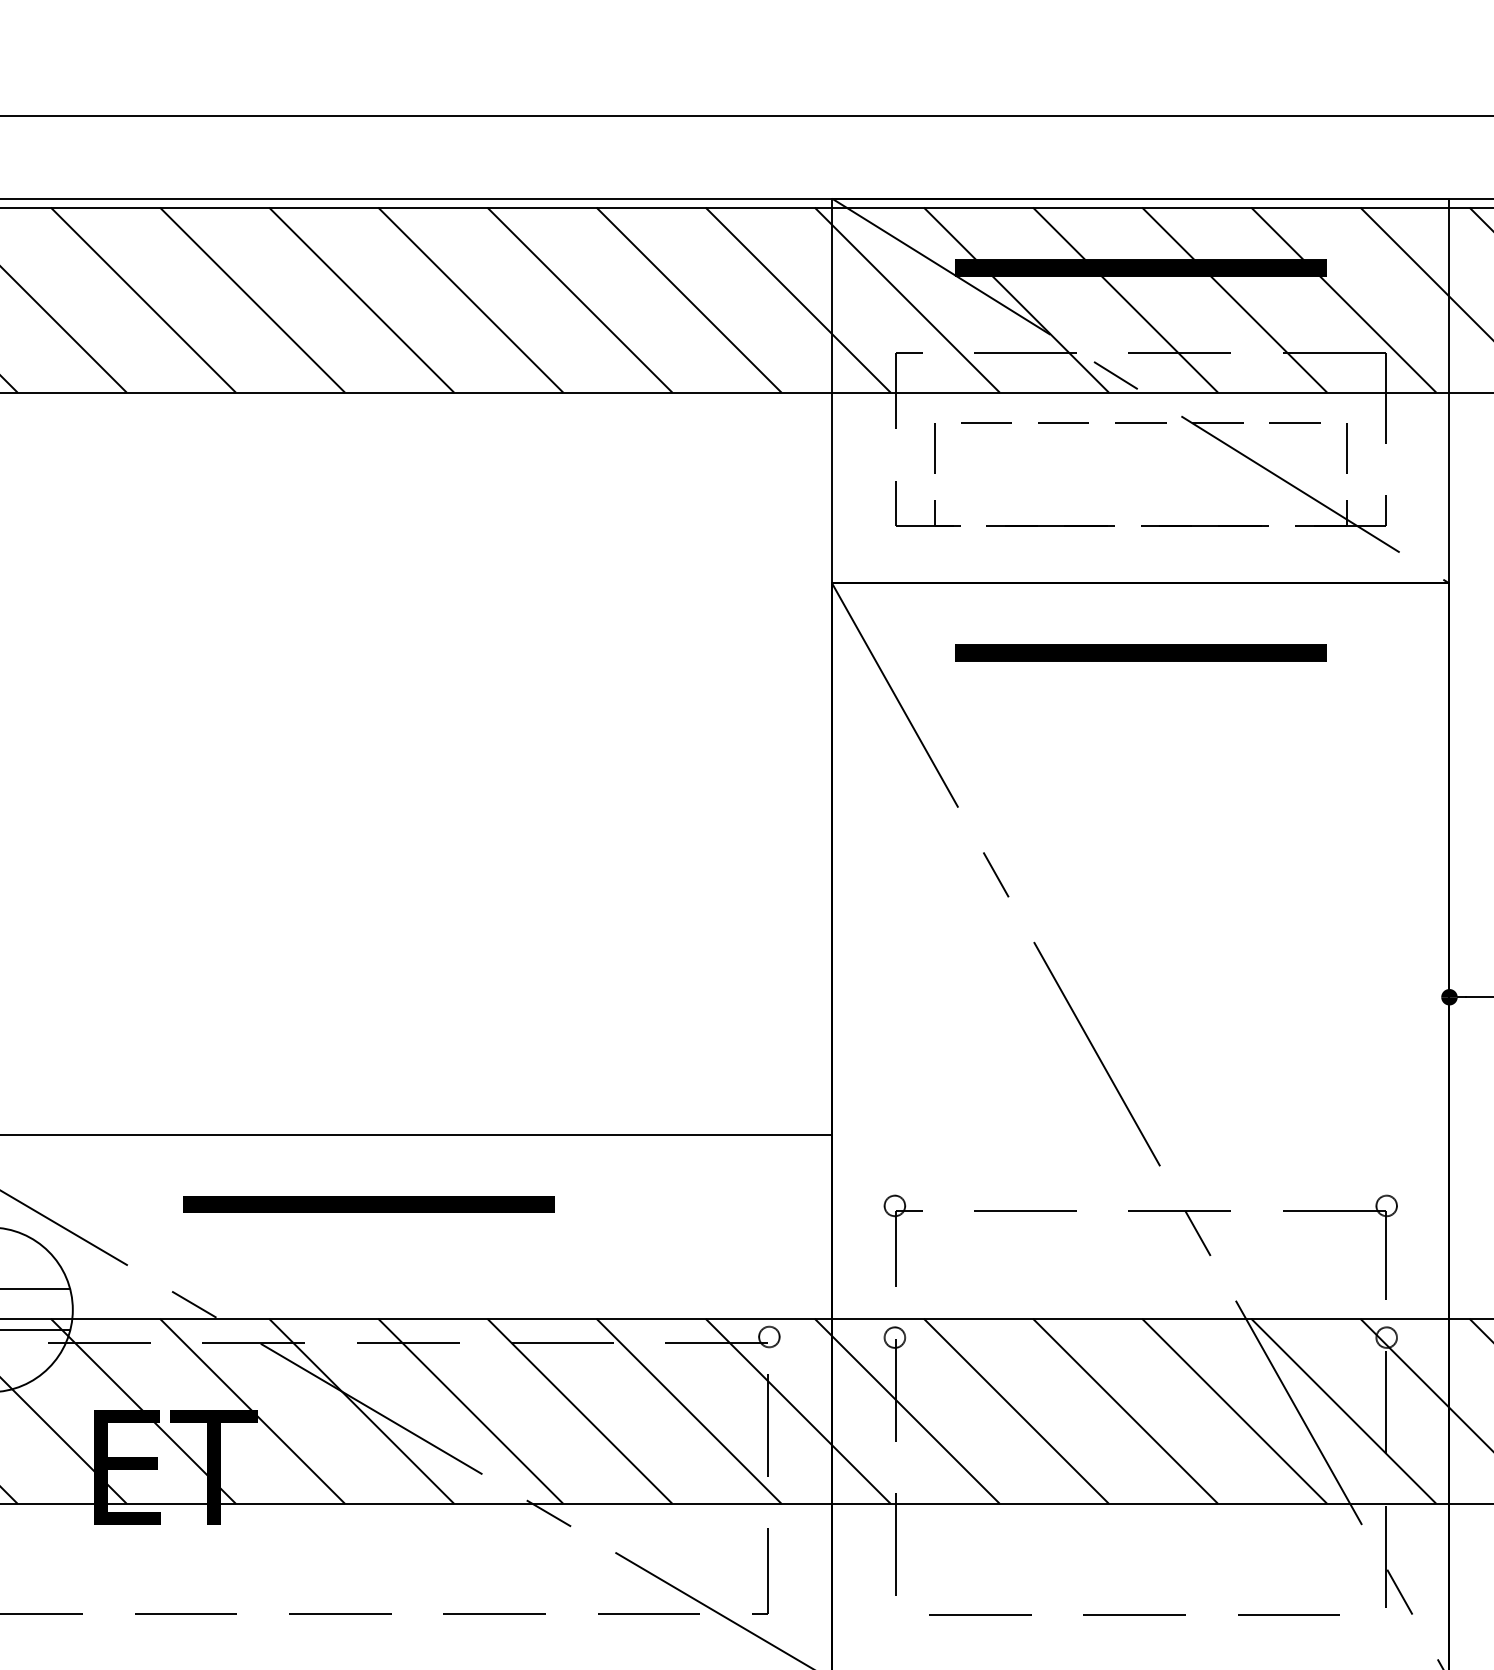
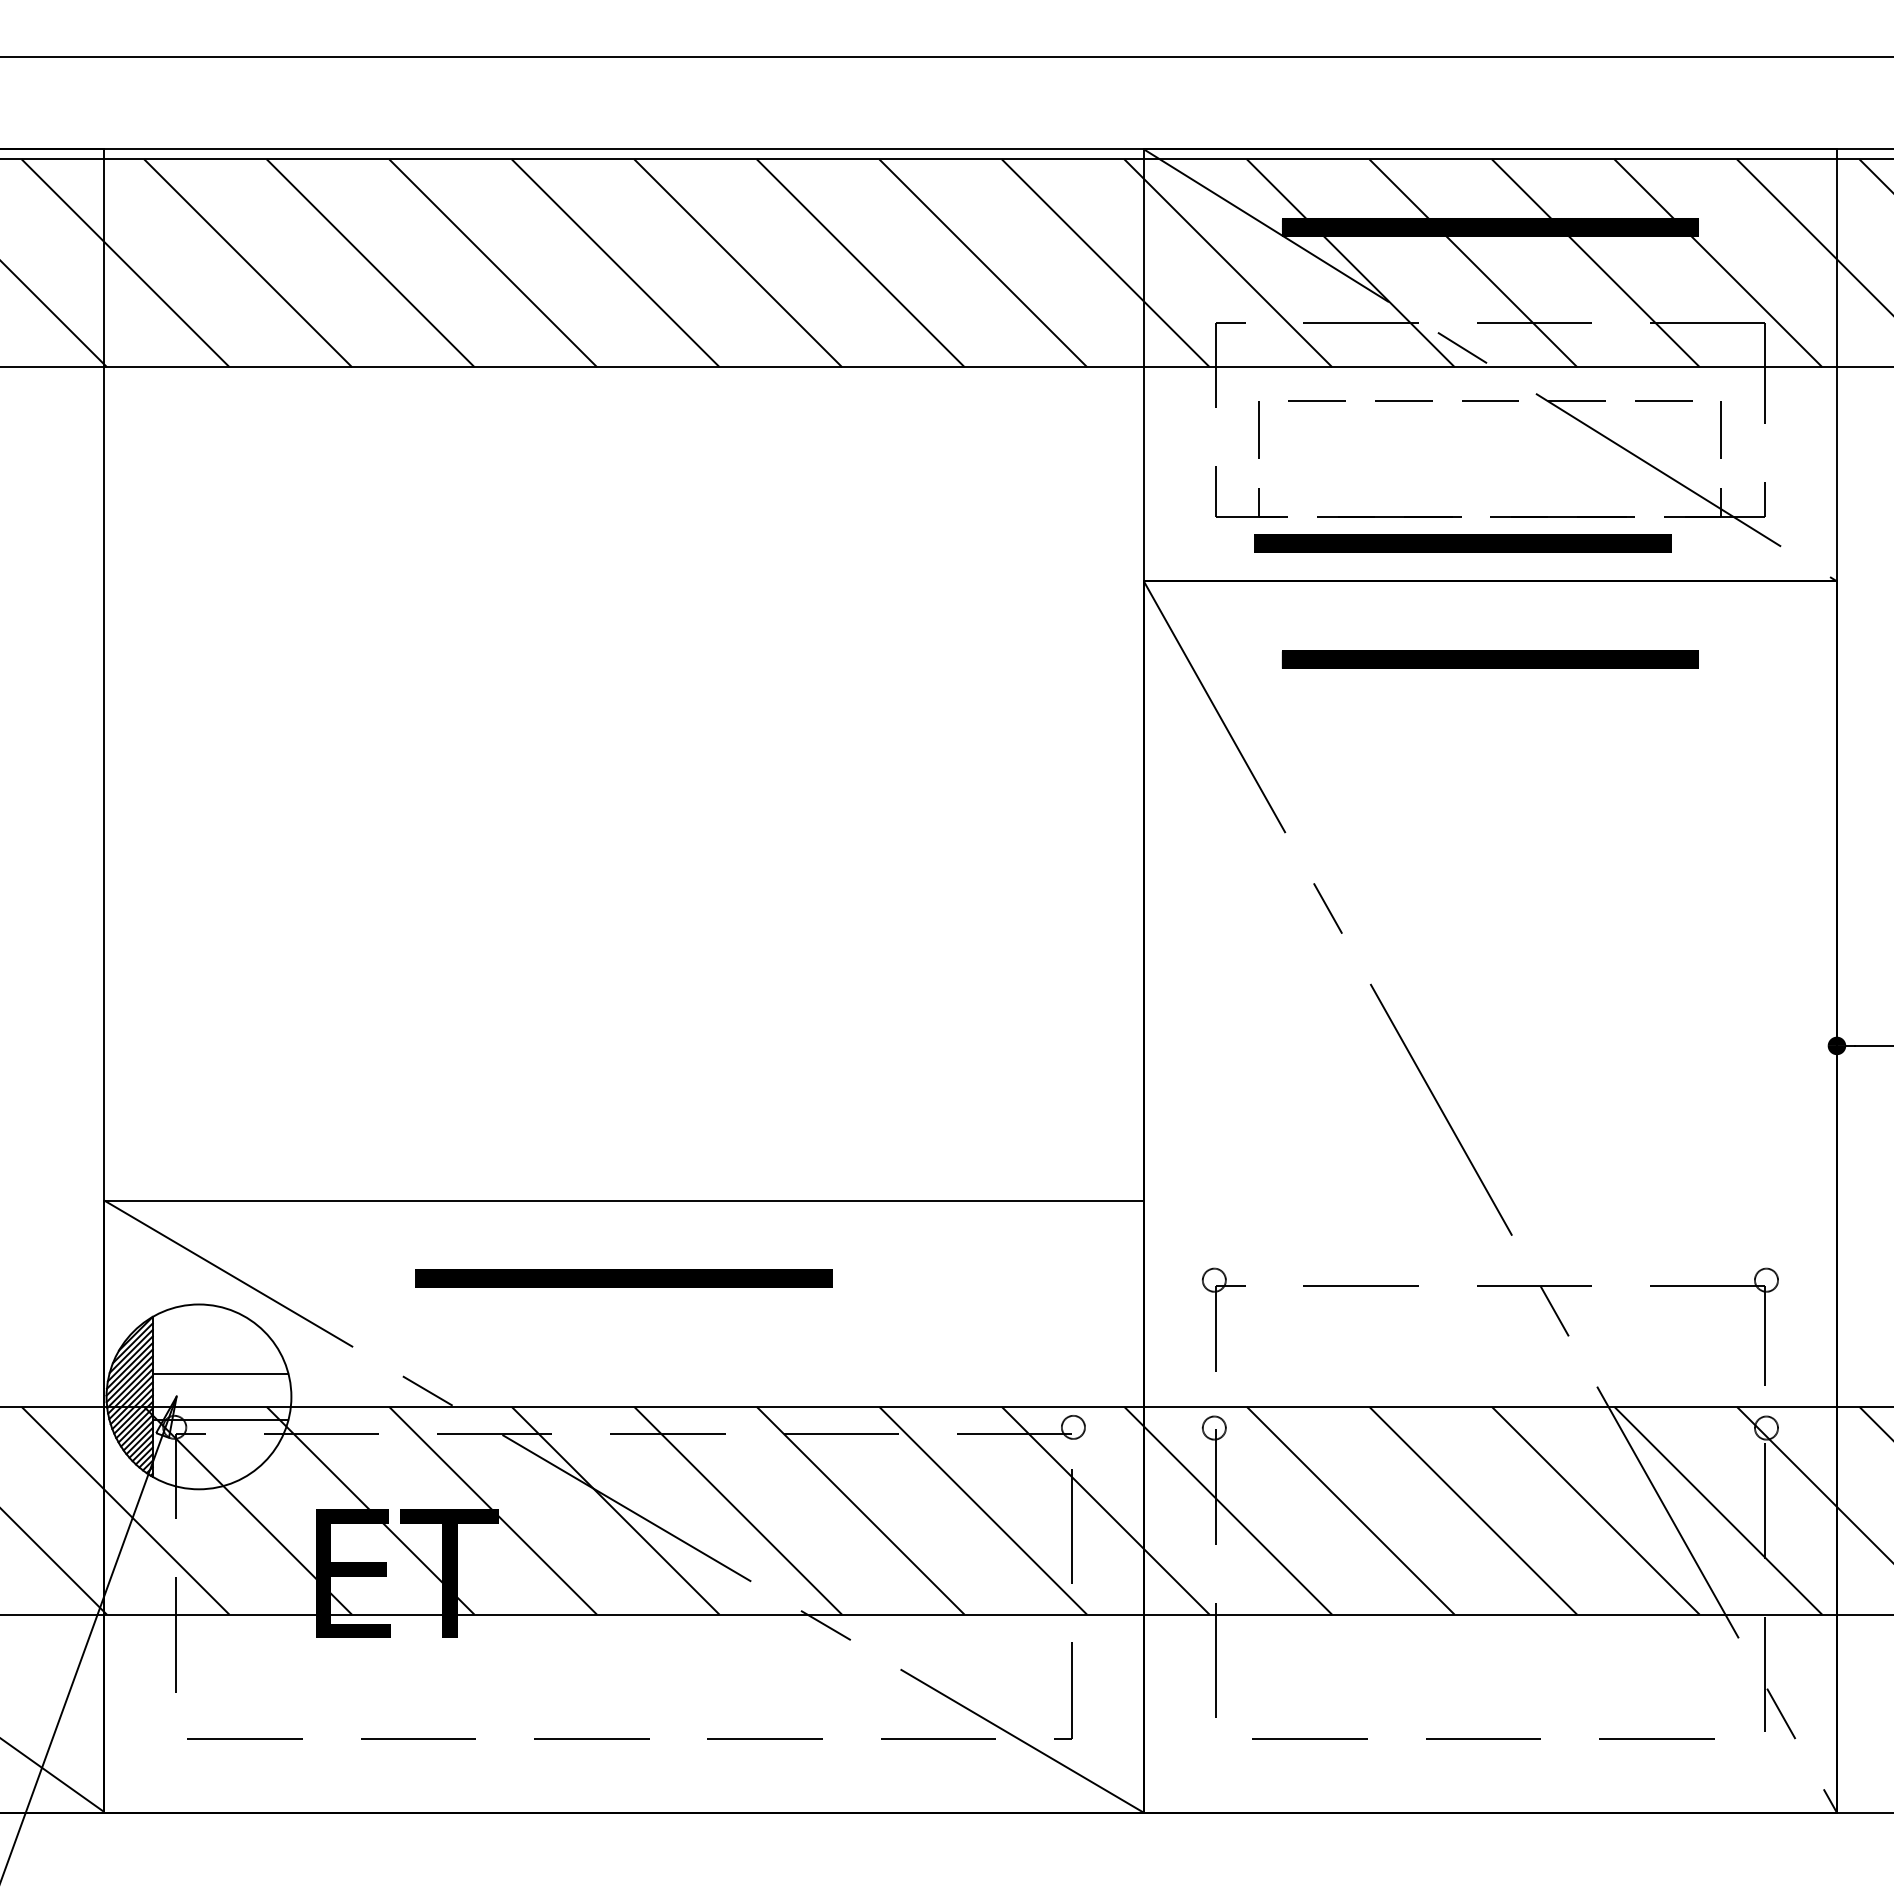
part: (1115, 549) -> (1462, 543), added

